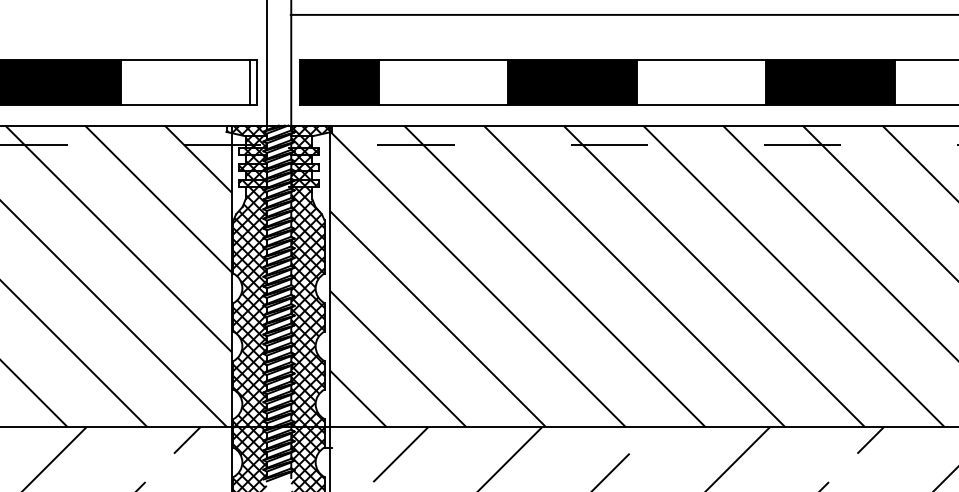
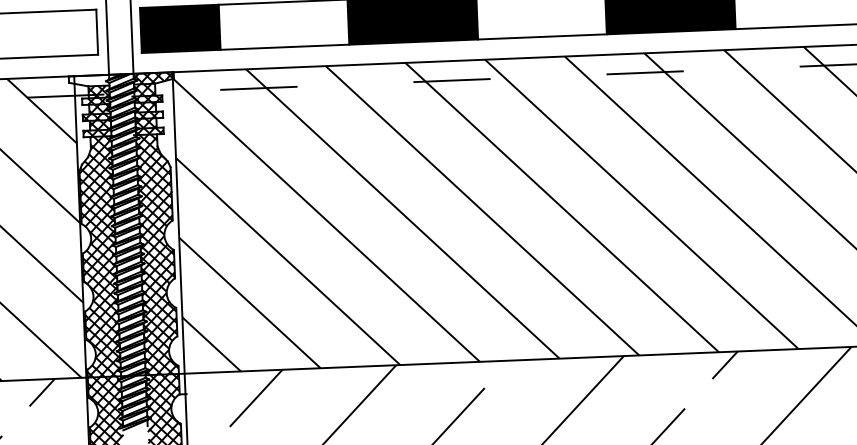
line: (250, 82) -> (91, 32), removed
hatch: (246, 130) -> (88, 80), removed

